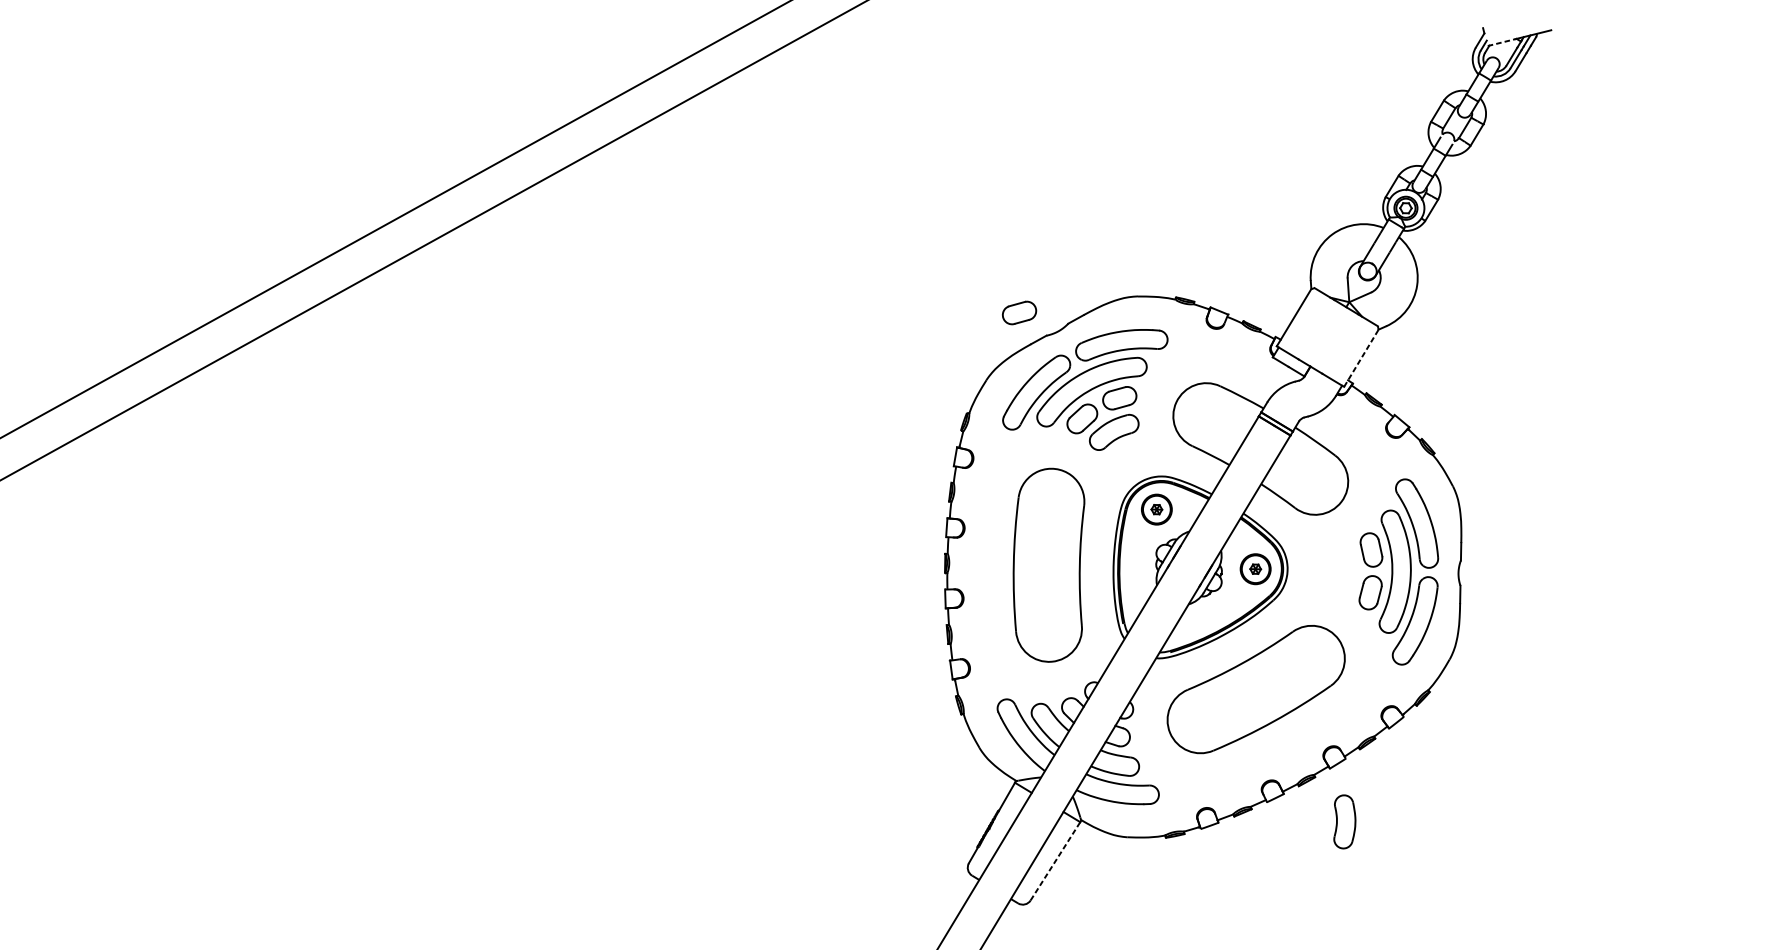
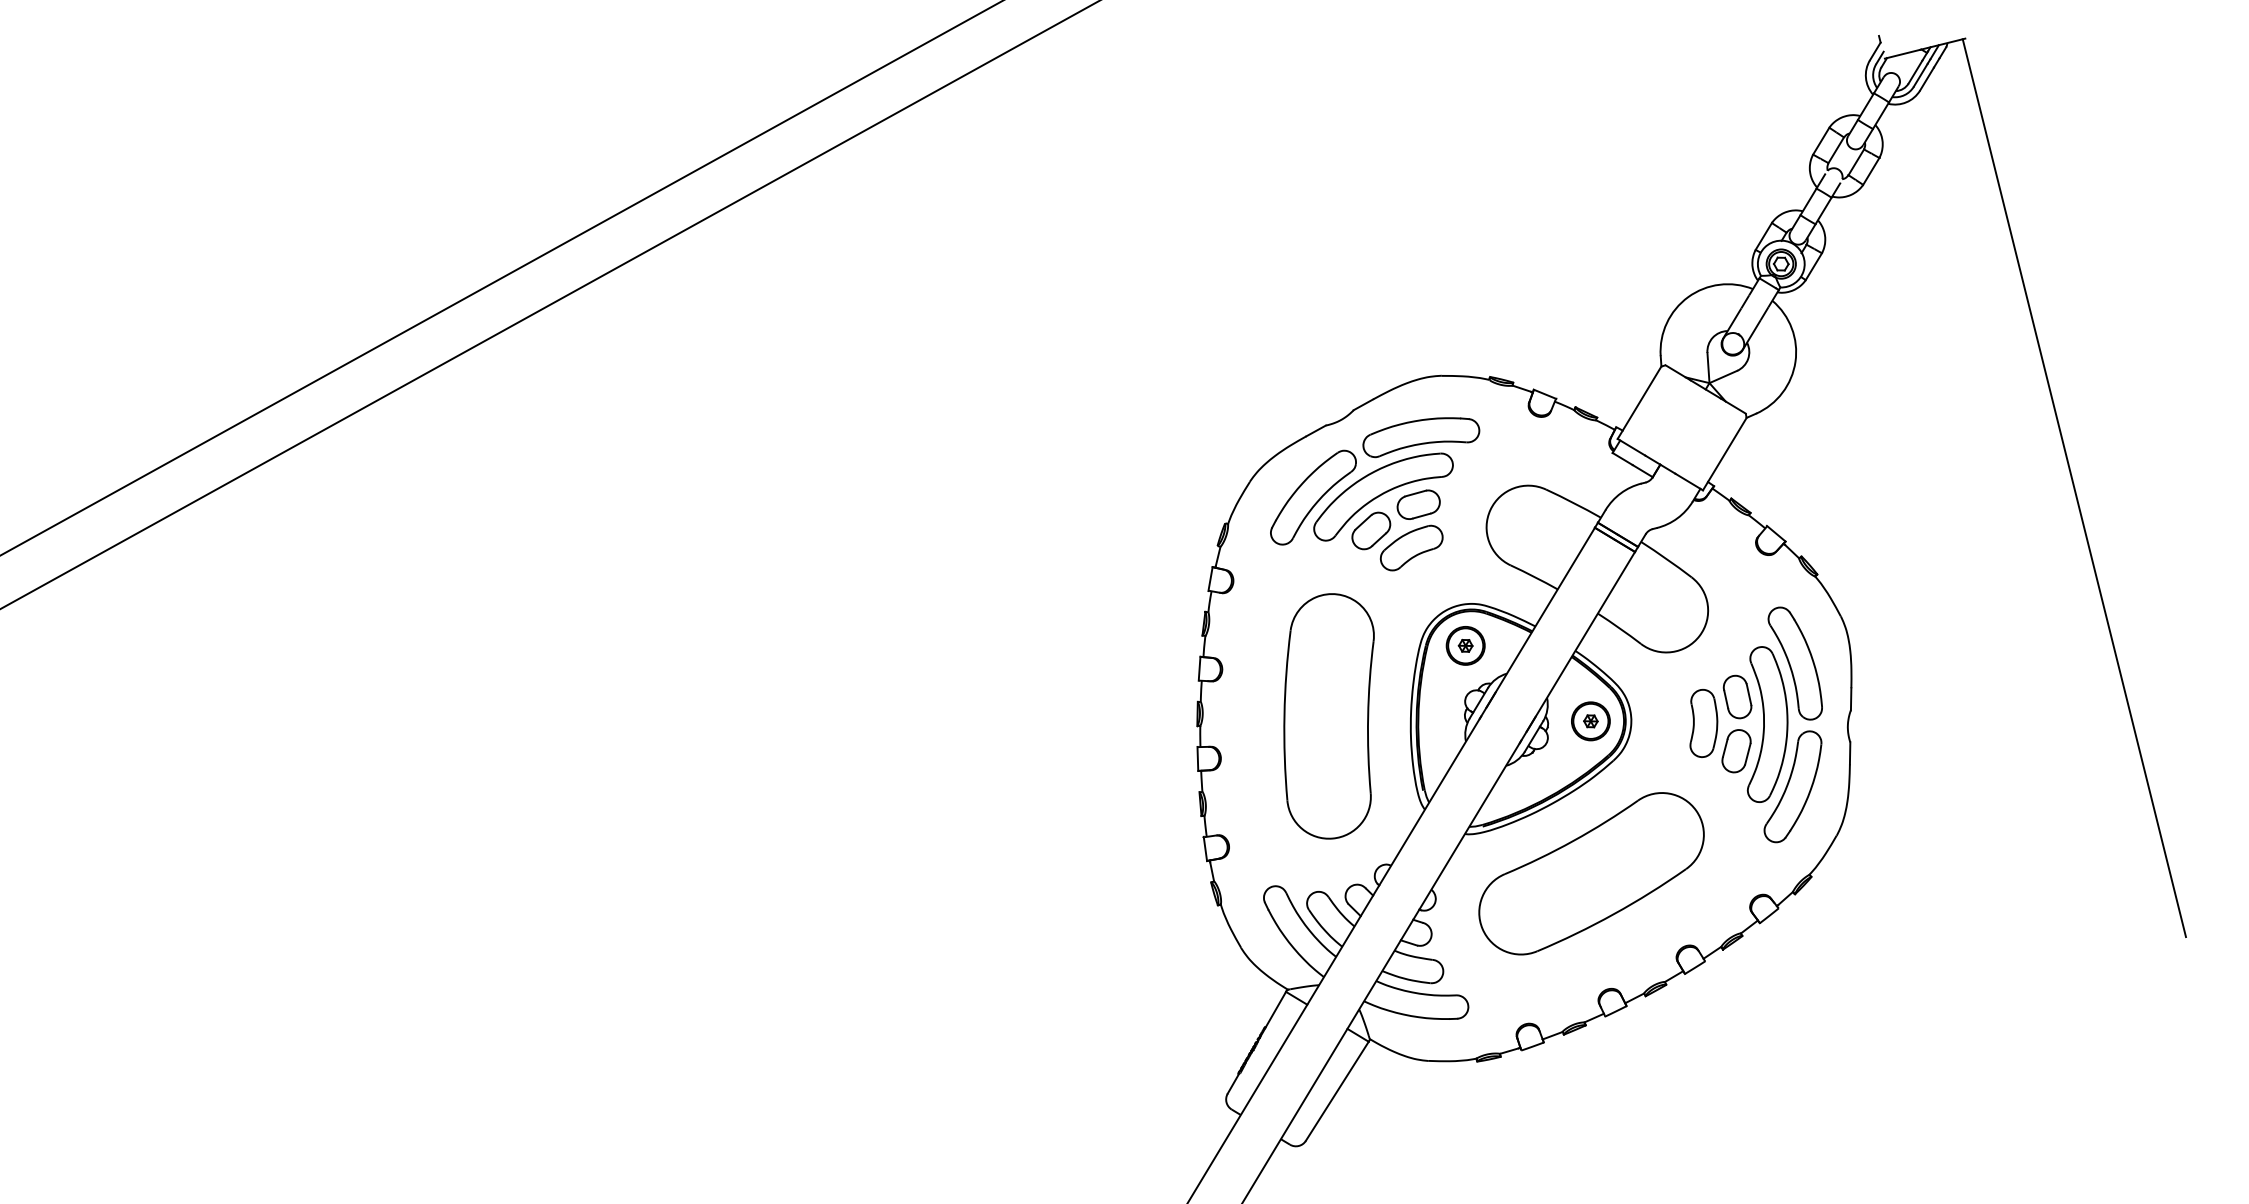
line: (1502, 42) -> (1903, 54), dashed -> solid
part: (1019, 312) -> (1291, 396), removed
line: (1361, 357) -> (1725, 453), dashed -> solid
line: (1636, 385) -> (2073, 488), added
part: (1344, 821) -> (1703, 723), moved
line: (1055, 861) -> (1337, 1091), dashed -> solid

